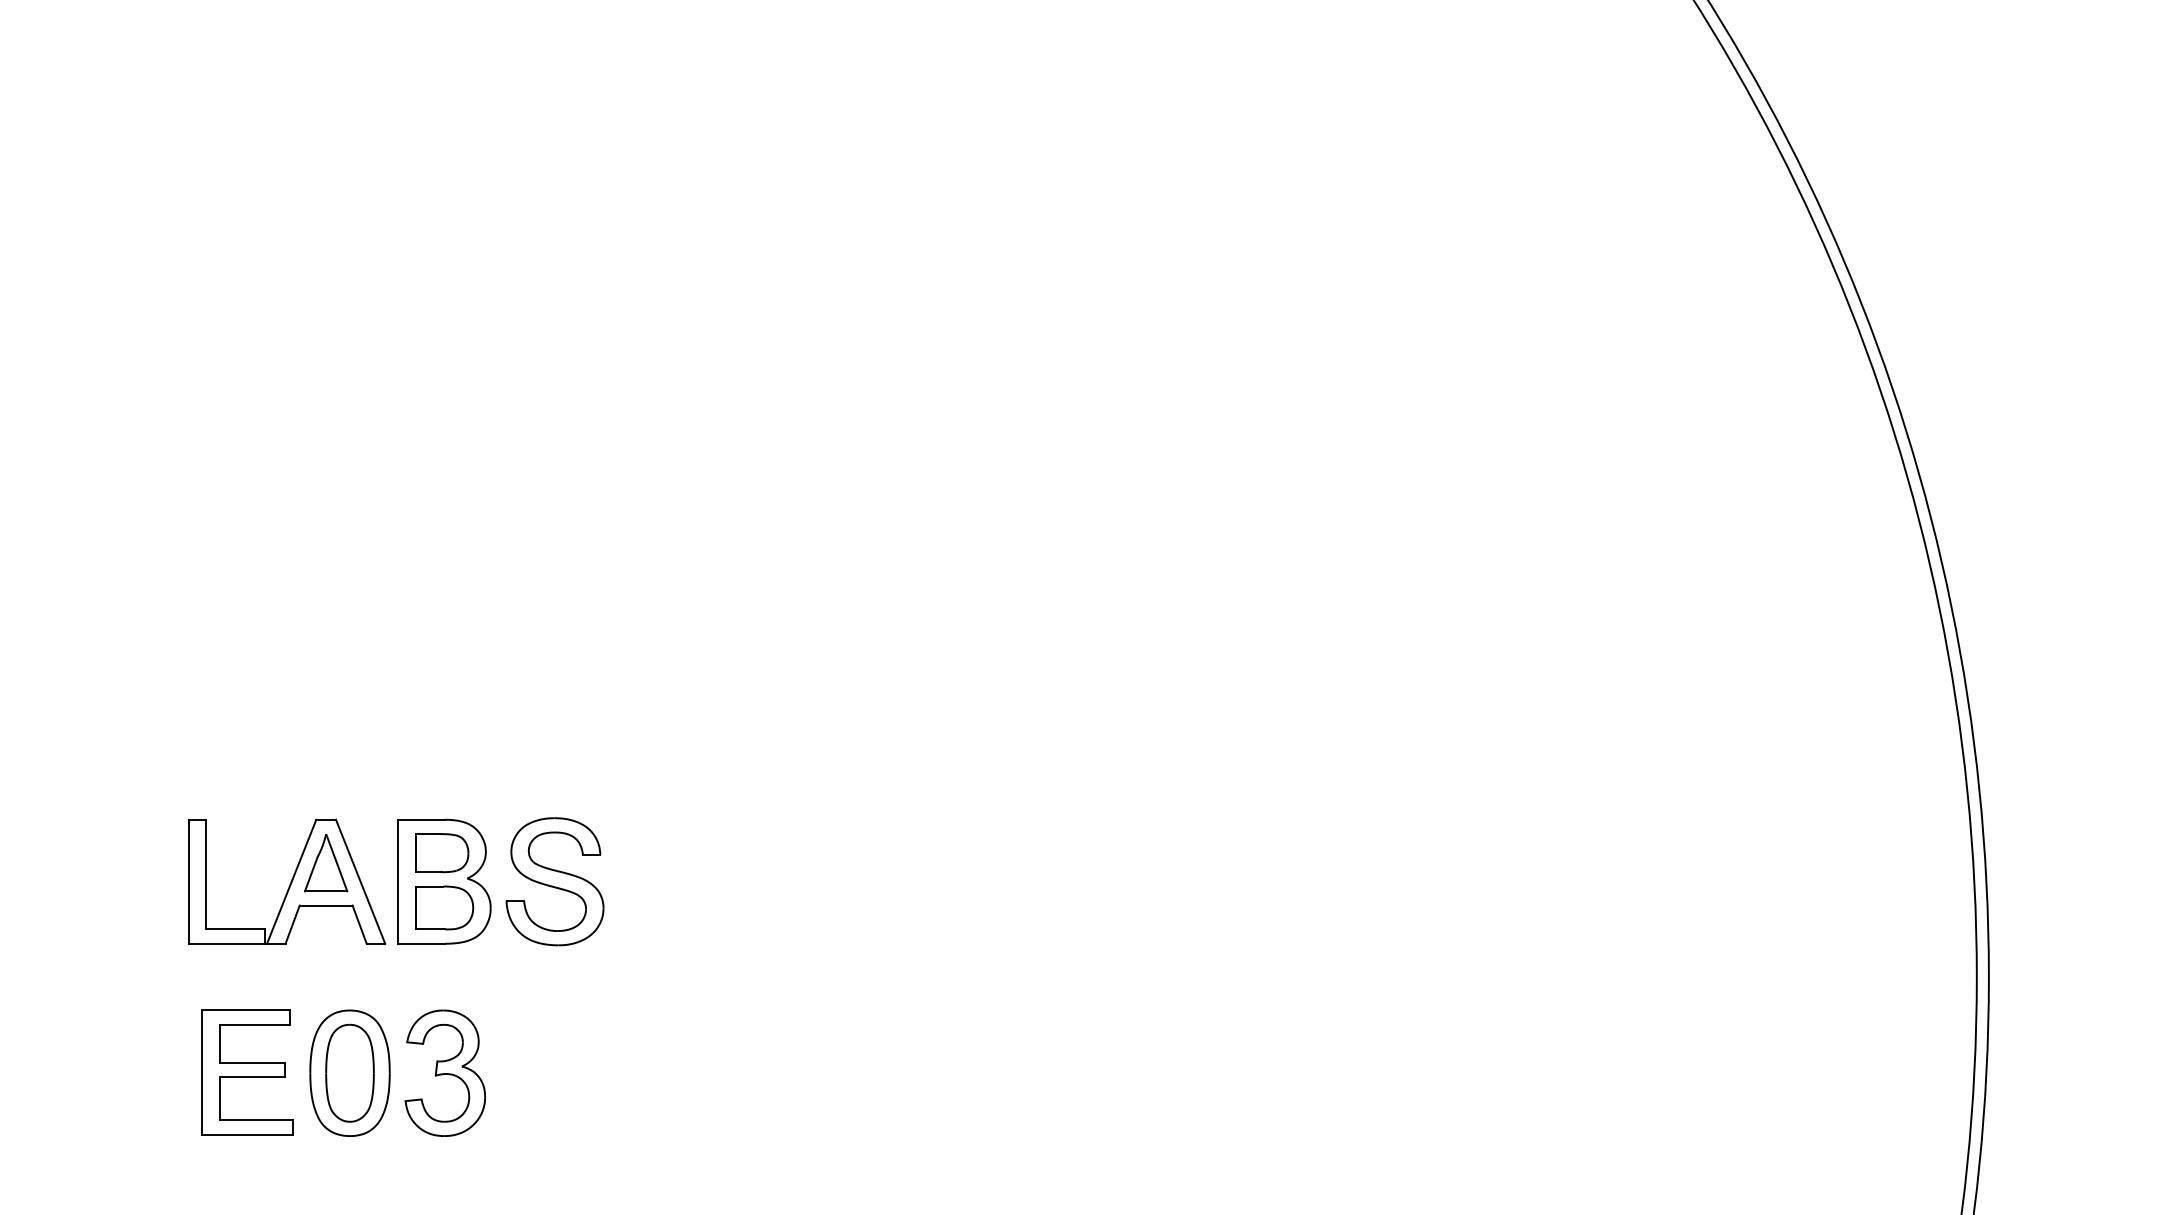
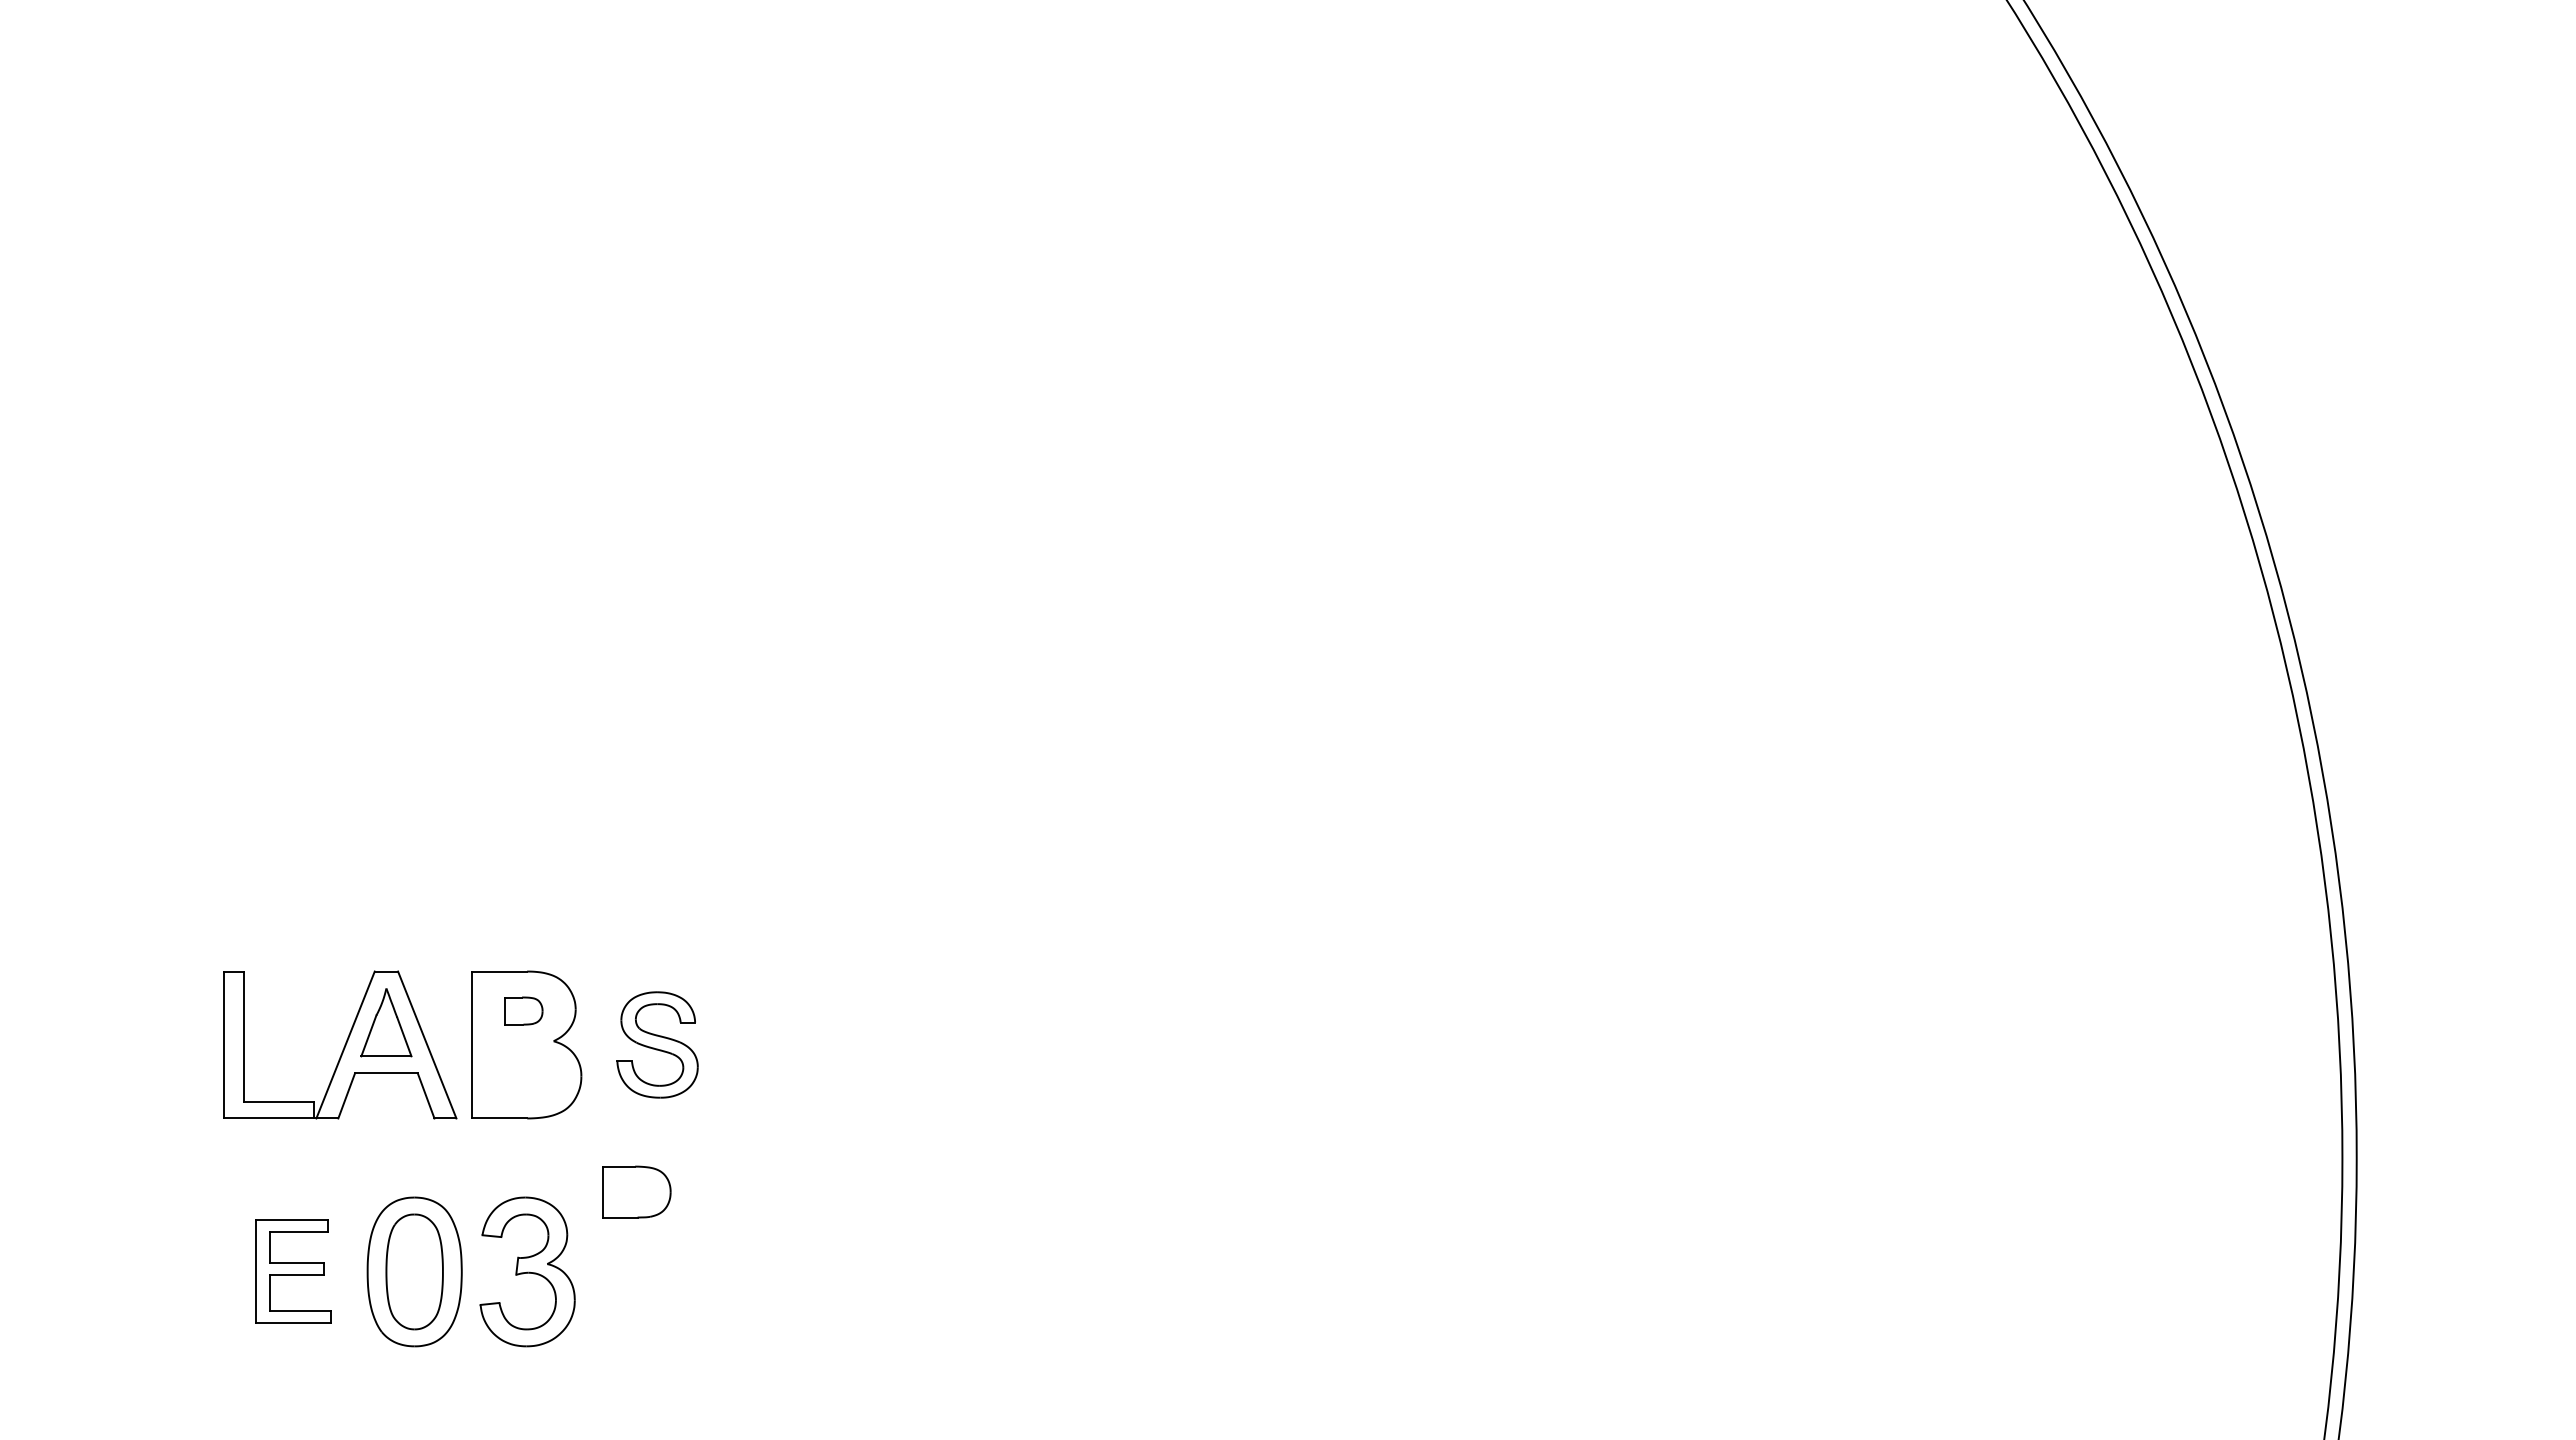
part: (441, 852) -> (523, 1010), size x0.6
part: (554, 881) -> (657, 1044), size x0.7
part: (444, 907) -> (636, 1191), moved
part: (247, 1072) -> (293, 1271), size x0.7

